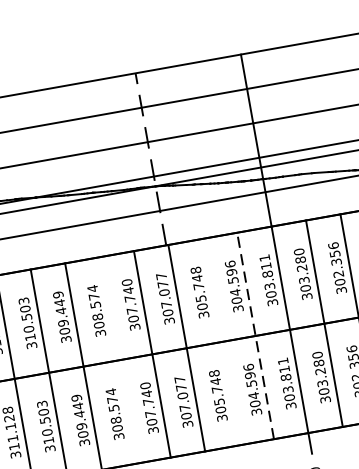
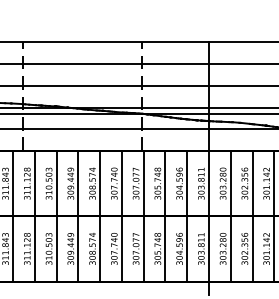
line: (255, 334) -> (187, 215), dashed -> solid
line: (221, 342) -> (165, 216), added
line: (118, 360) -> (100, 216), added

